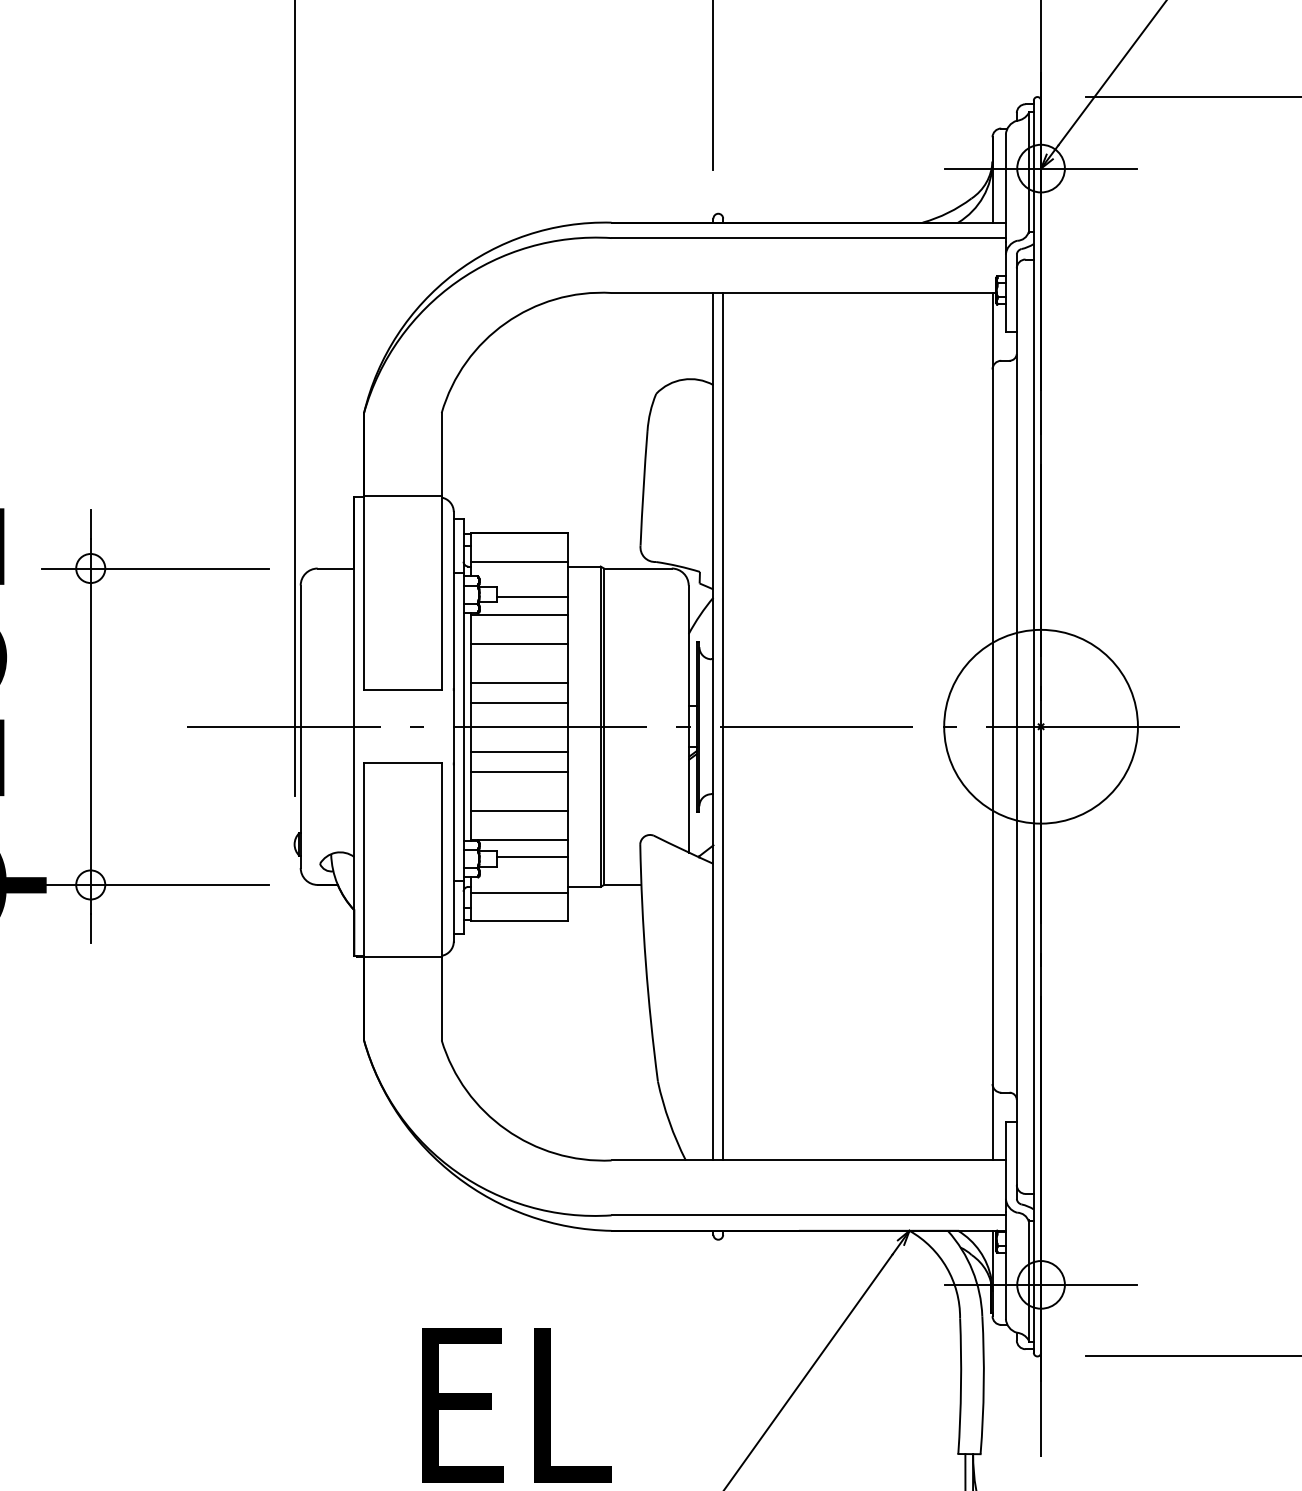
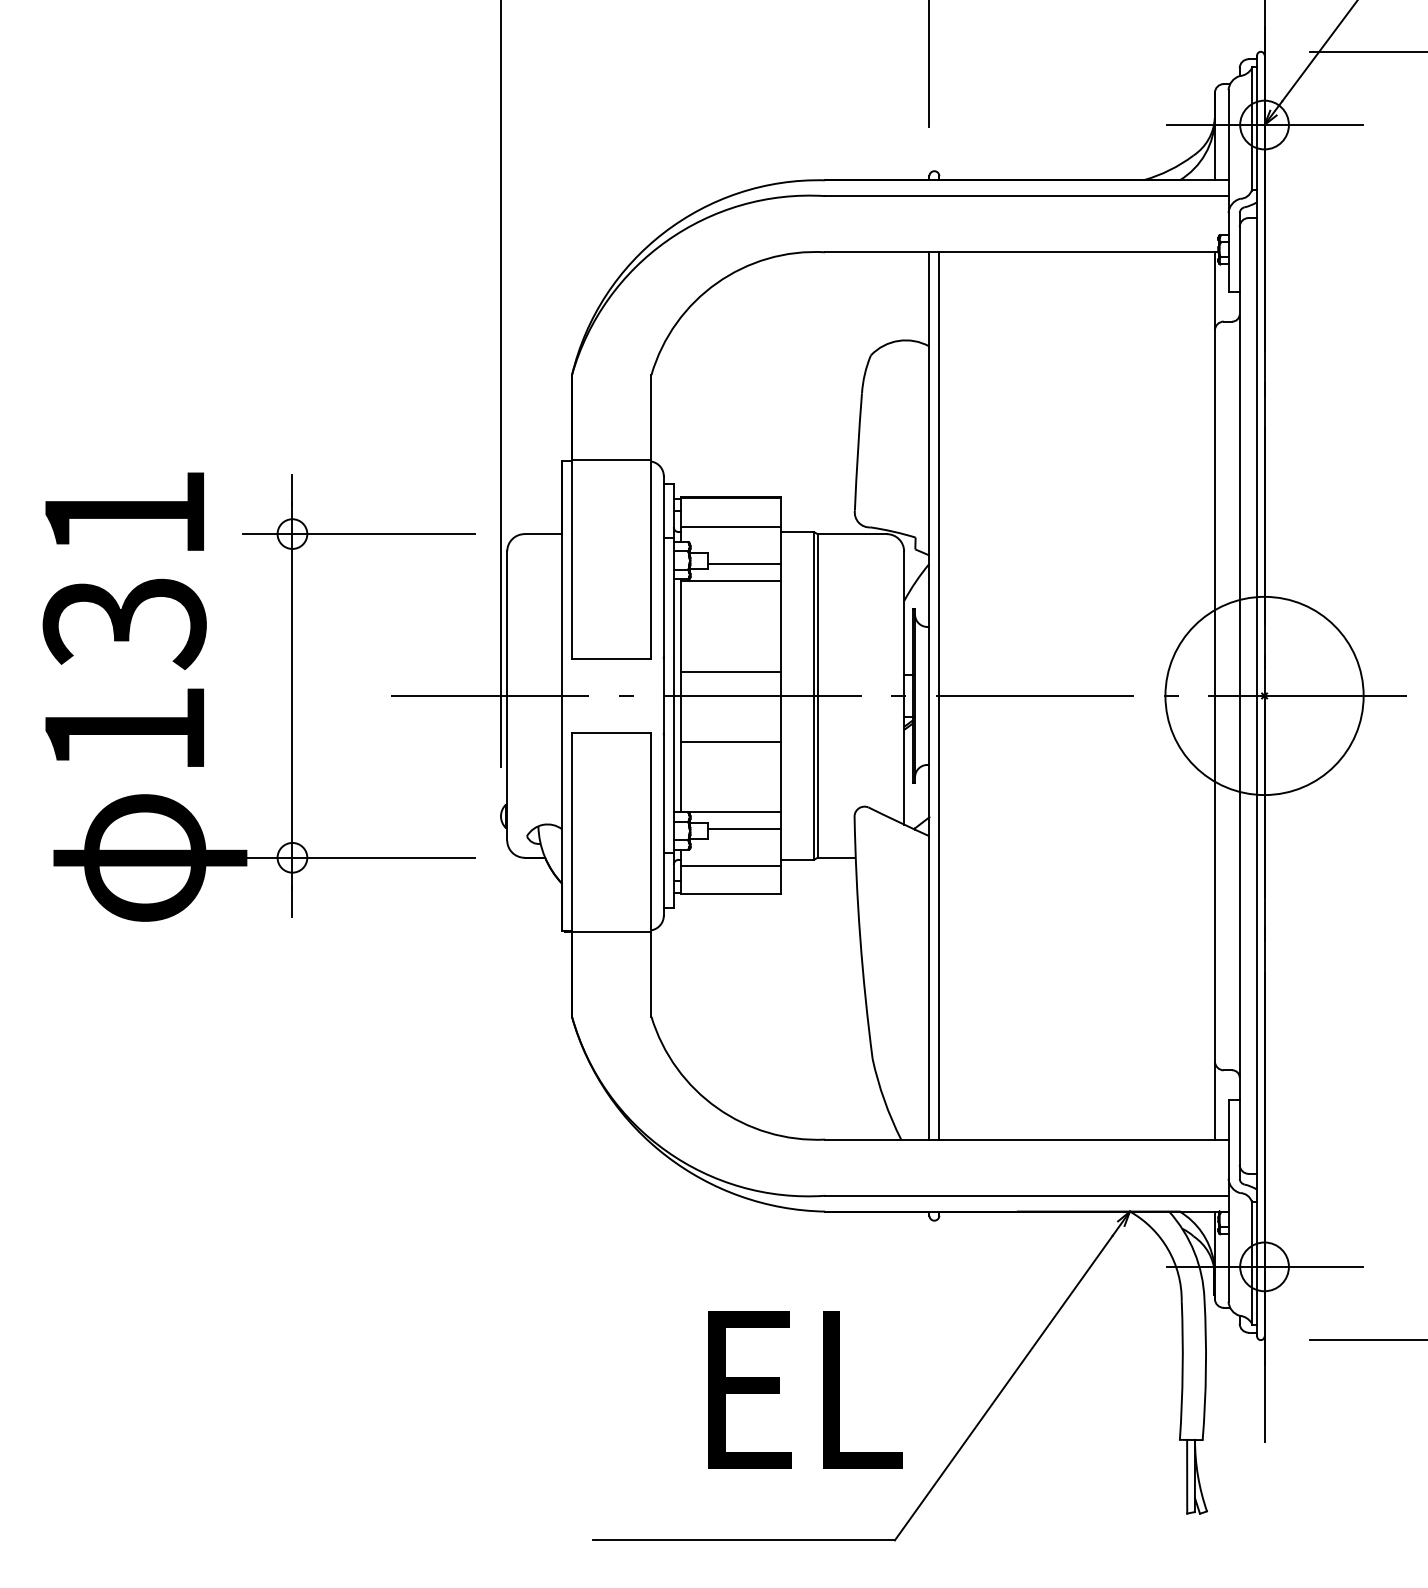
line: (518, 644) -> (730, 611), removed
line: (518, 683) -> (730, 651), removed
line: (518, 751) -> (730, 721), removed
line: (518, 810) -> (730, 781), removed
text: (517, 1404) -> (805, 1389), moved

